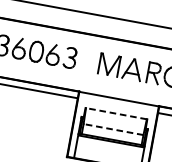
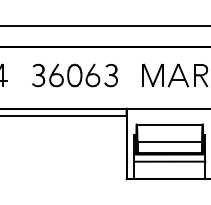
line: (116, 113) -> (169, 124), dashed -> solid
line: (113, 129) -> (169, 141), dashed -> solid
line: (109, 147) -> (169, 161), added

